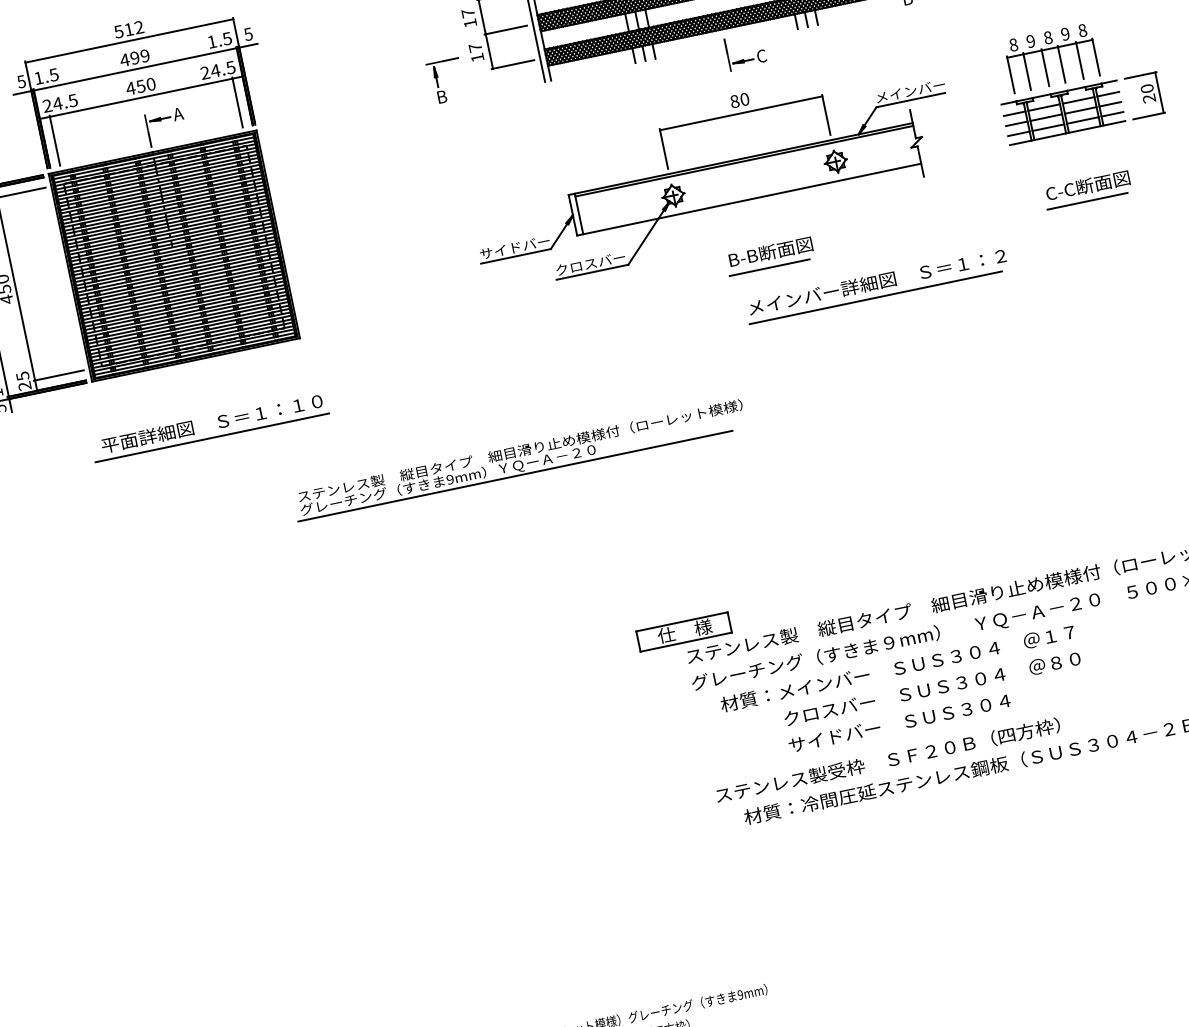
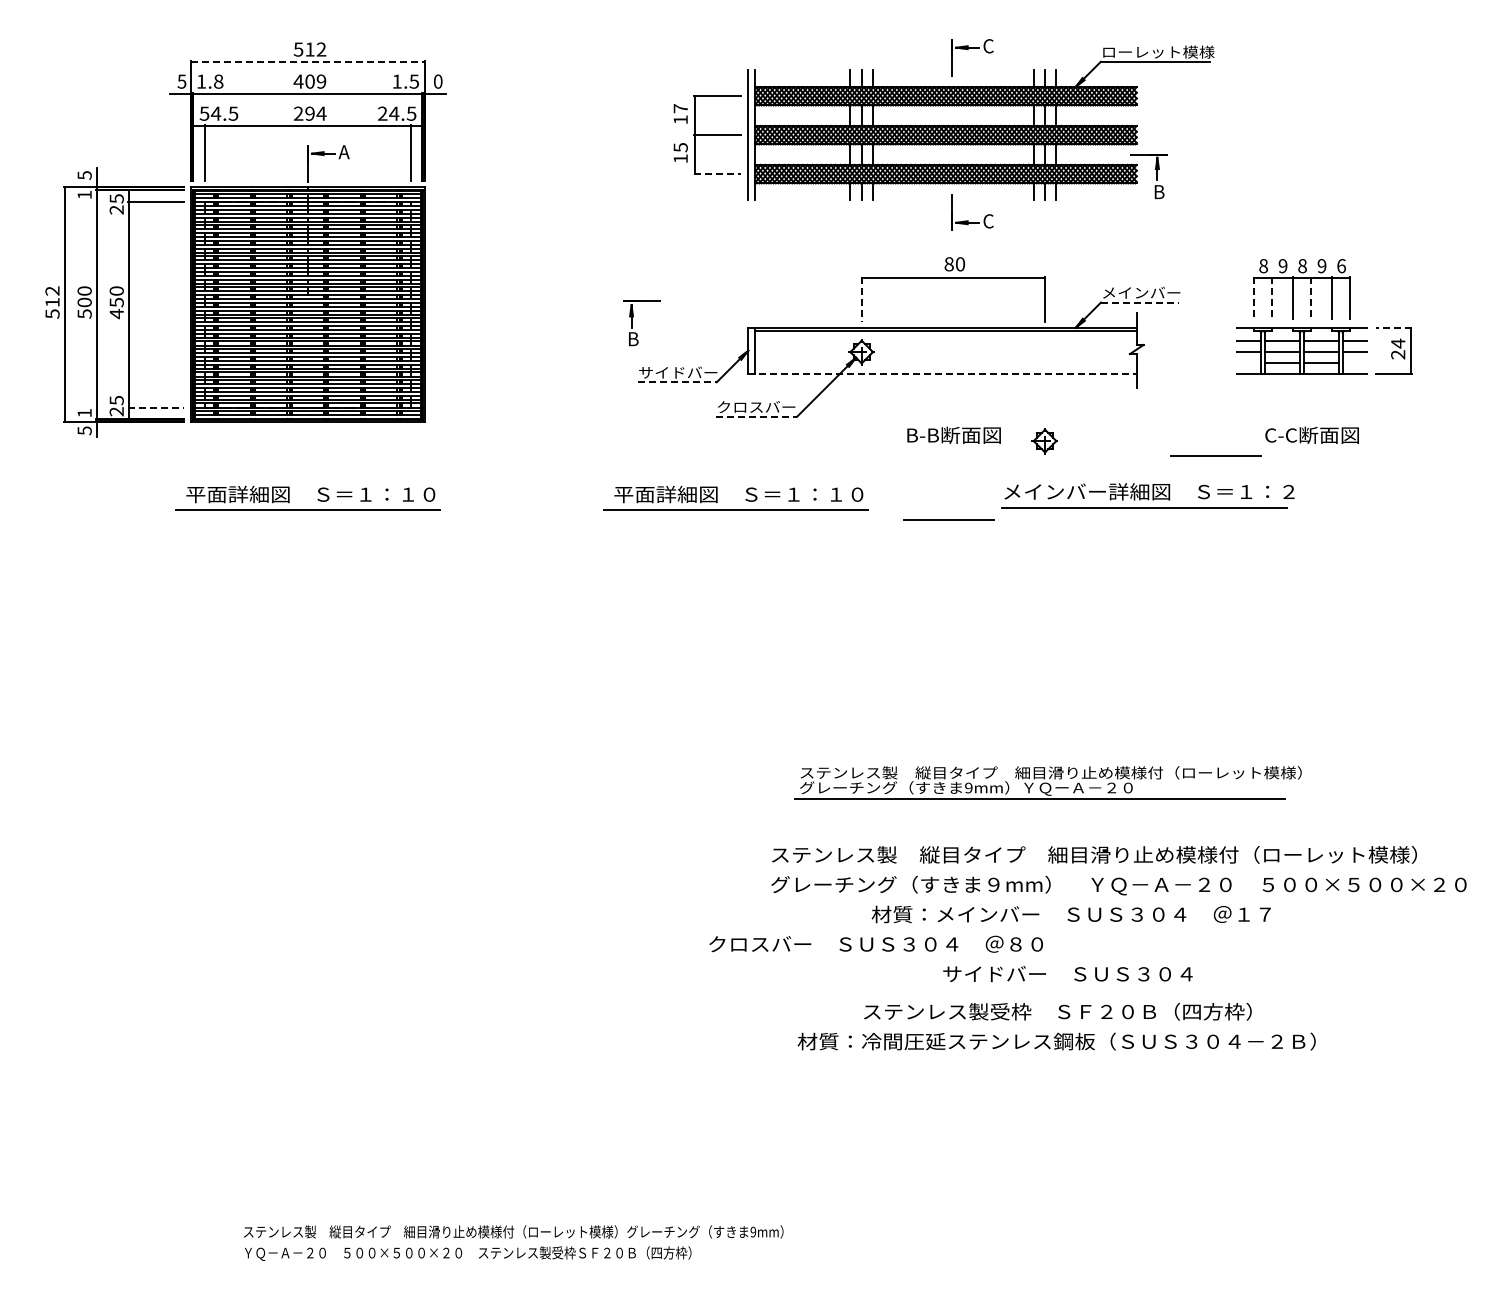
text: (1082, 30) -> (1341, 266), 8 -> 6
text: (247, 34) -> (437, 81), 5 -> 0
line: (129, 40) -> (308, 61), solid -> dashed
text: (475, 47) -> (680, 147), 17 -> 15
text: (134, 58) -> (309, 81), 499 -> 409
line: (1061, 63) -> (1311, 297), solid -> dashed
line: (513, 64) -> (717, 174), solid -> dashed
line: (1027, 71) -> (1272, 297), solid -> dashed
text: (53, 74) -> (218, 81), 1.5 -> 1.8
line: (1010, 74) -> (1253, 297), solid -> dashed
line: (1140, 75) -> (1394, 327), solid -> dashed
part: (438, 83) -> (632, 323), moved
text: (140, 86) -> (309, 113), 450 -> 294
text: (1147, 88) -> (1398, 343), 20 -> 24
line: (910, 100) -> (1139, 302), solid -> dashed
text: (47, 105) -> (204, 113), 24.5 -> 54.5
line: (1112, 114) -> (1354, 363), removed
line: (1018, 134) -> (1248, 363), removed
line: (663, 149) -> (861, 300), solid -> dashed
part: (835, 162) -> (1044, 441), moved
line: (750, 199) -> (943, 373), solid -> dashed
line: (1086, 201) -> (1215, 455), moved
line: (516, 256) -> (677, 382), solid -> dashed
line: (768, 267) -> (948, 519), moved
line: (593, 271) -> (757, 416), solid -> dashed
part: (876, 285) -> (1147, 495), moved
part: (597, 347) -> (745, 499), added
line: (59, 375) -> (156, 407), solid -> dashed
part: (518, 460) -> (1047, 782), moved
part: (684, 631) -> (774, 826), removed
text: (897, 668) -> (1070, 914), moved
text: (931, 688) -> (875, 943), moved
text: (899, 723) -> (1067, 974), moved
text: (887, 760) -> (1057, 1011), moved

